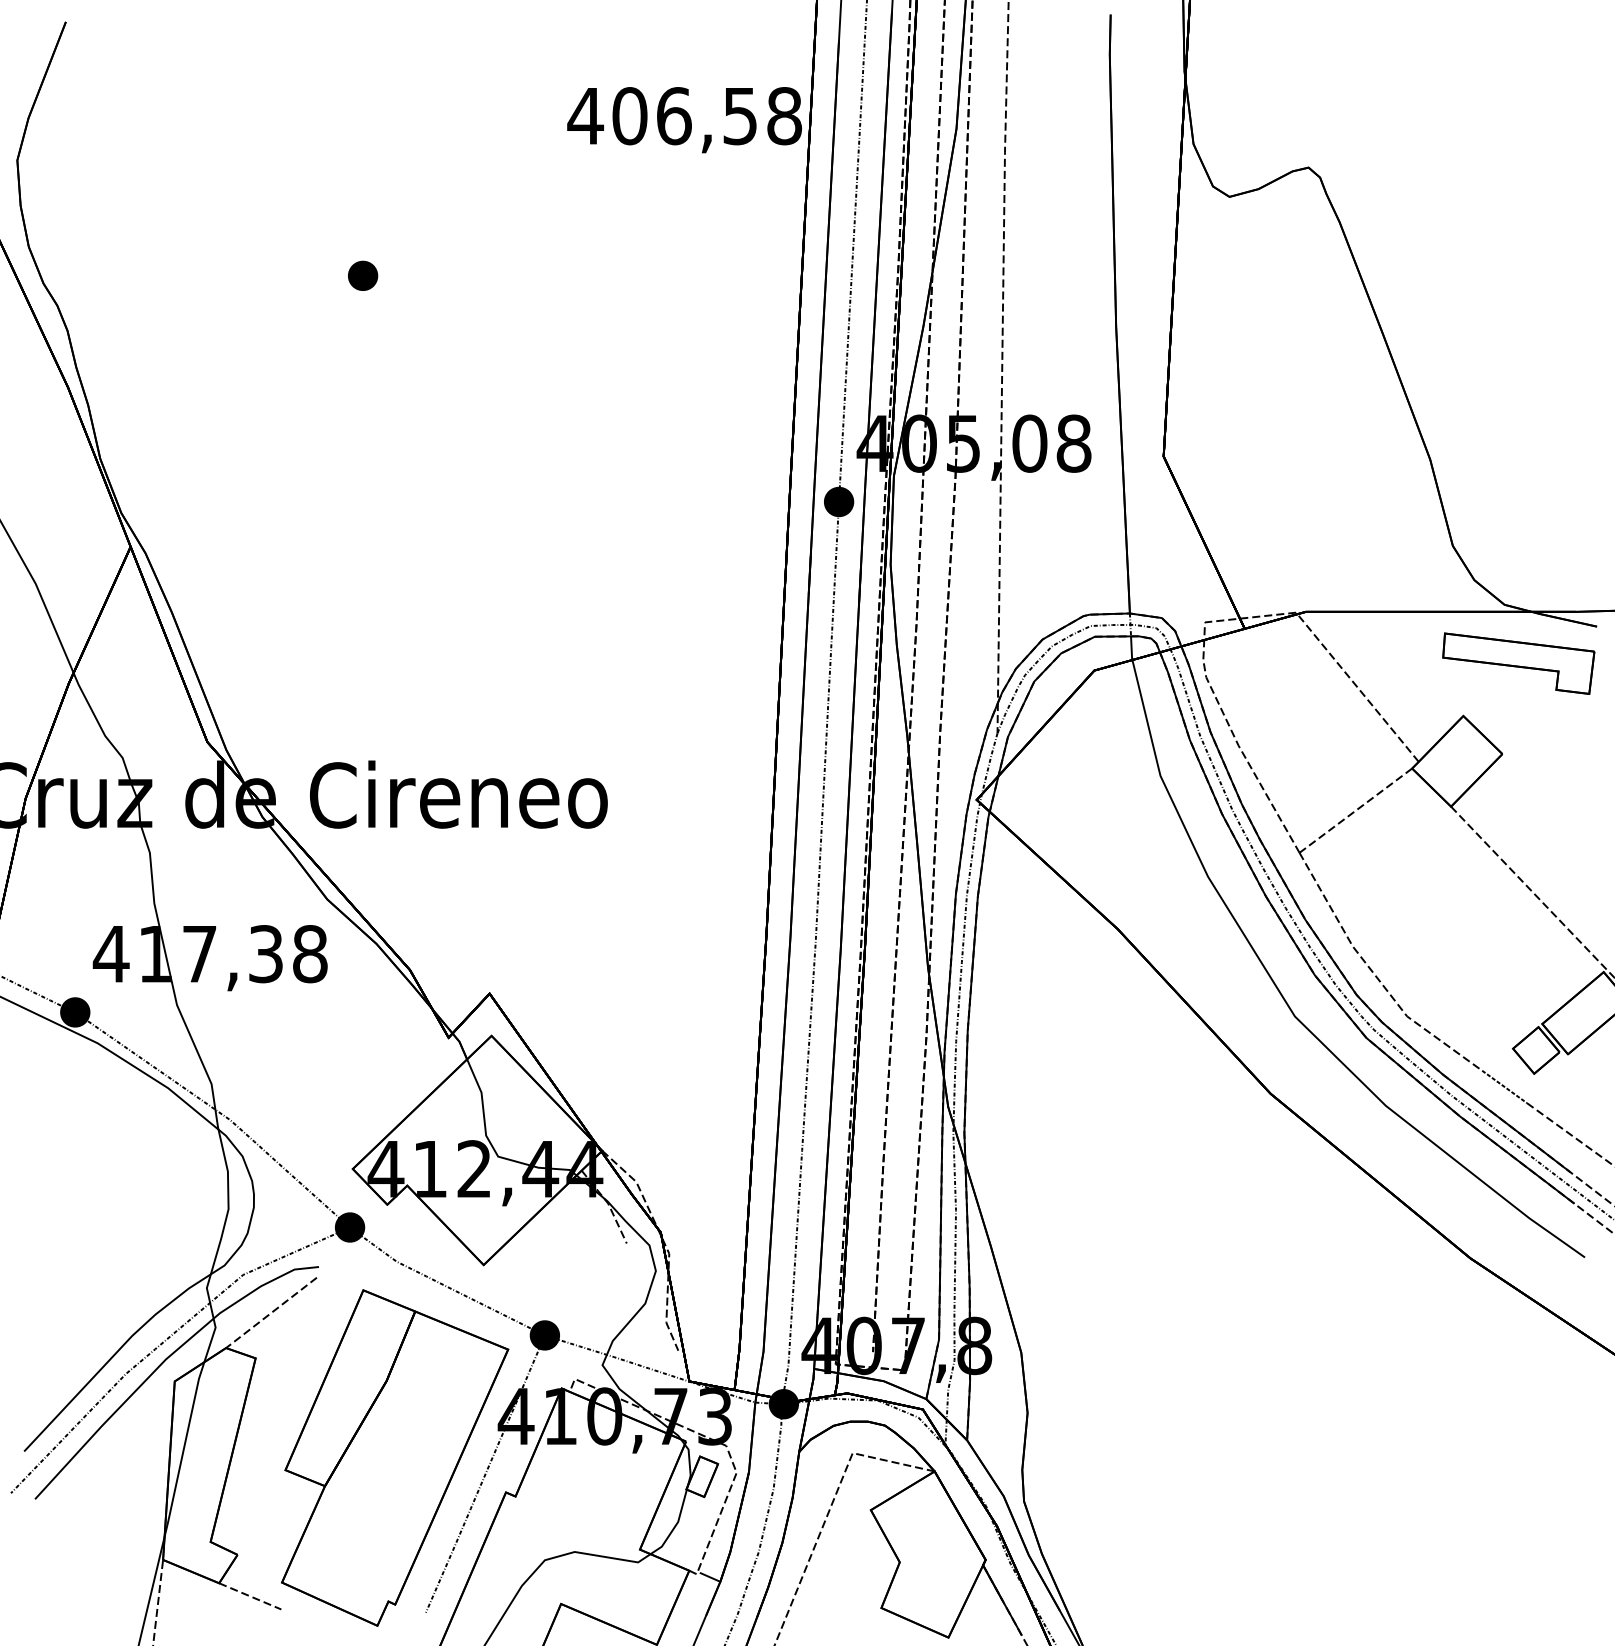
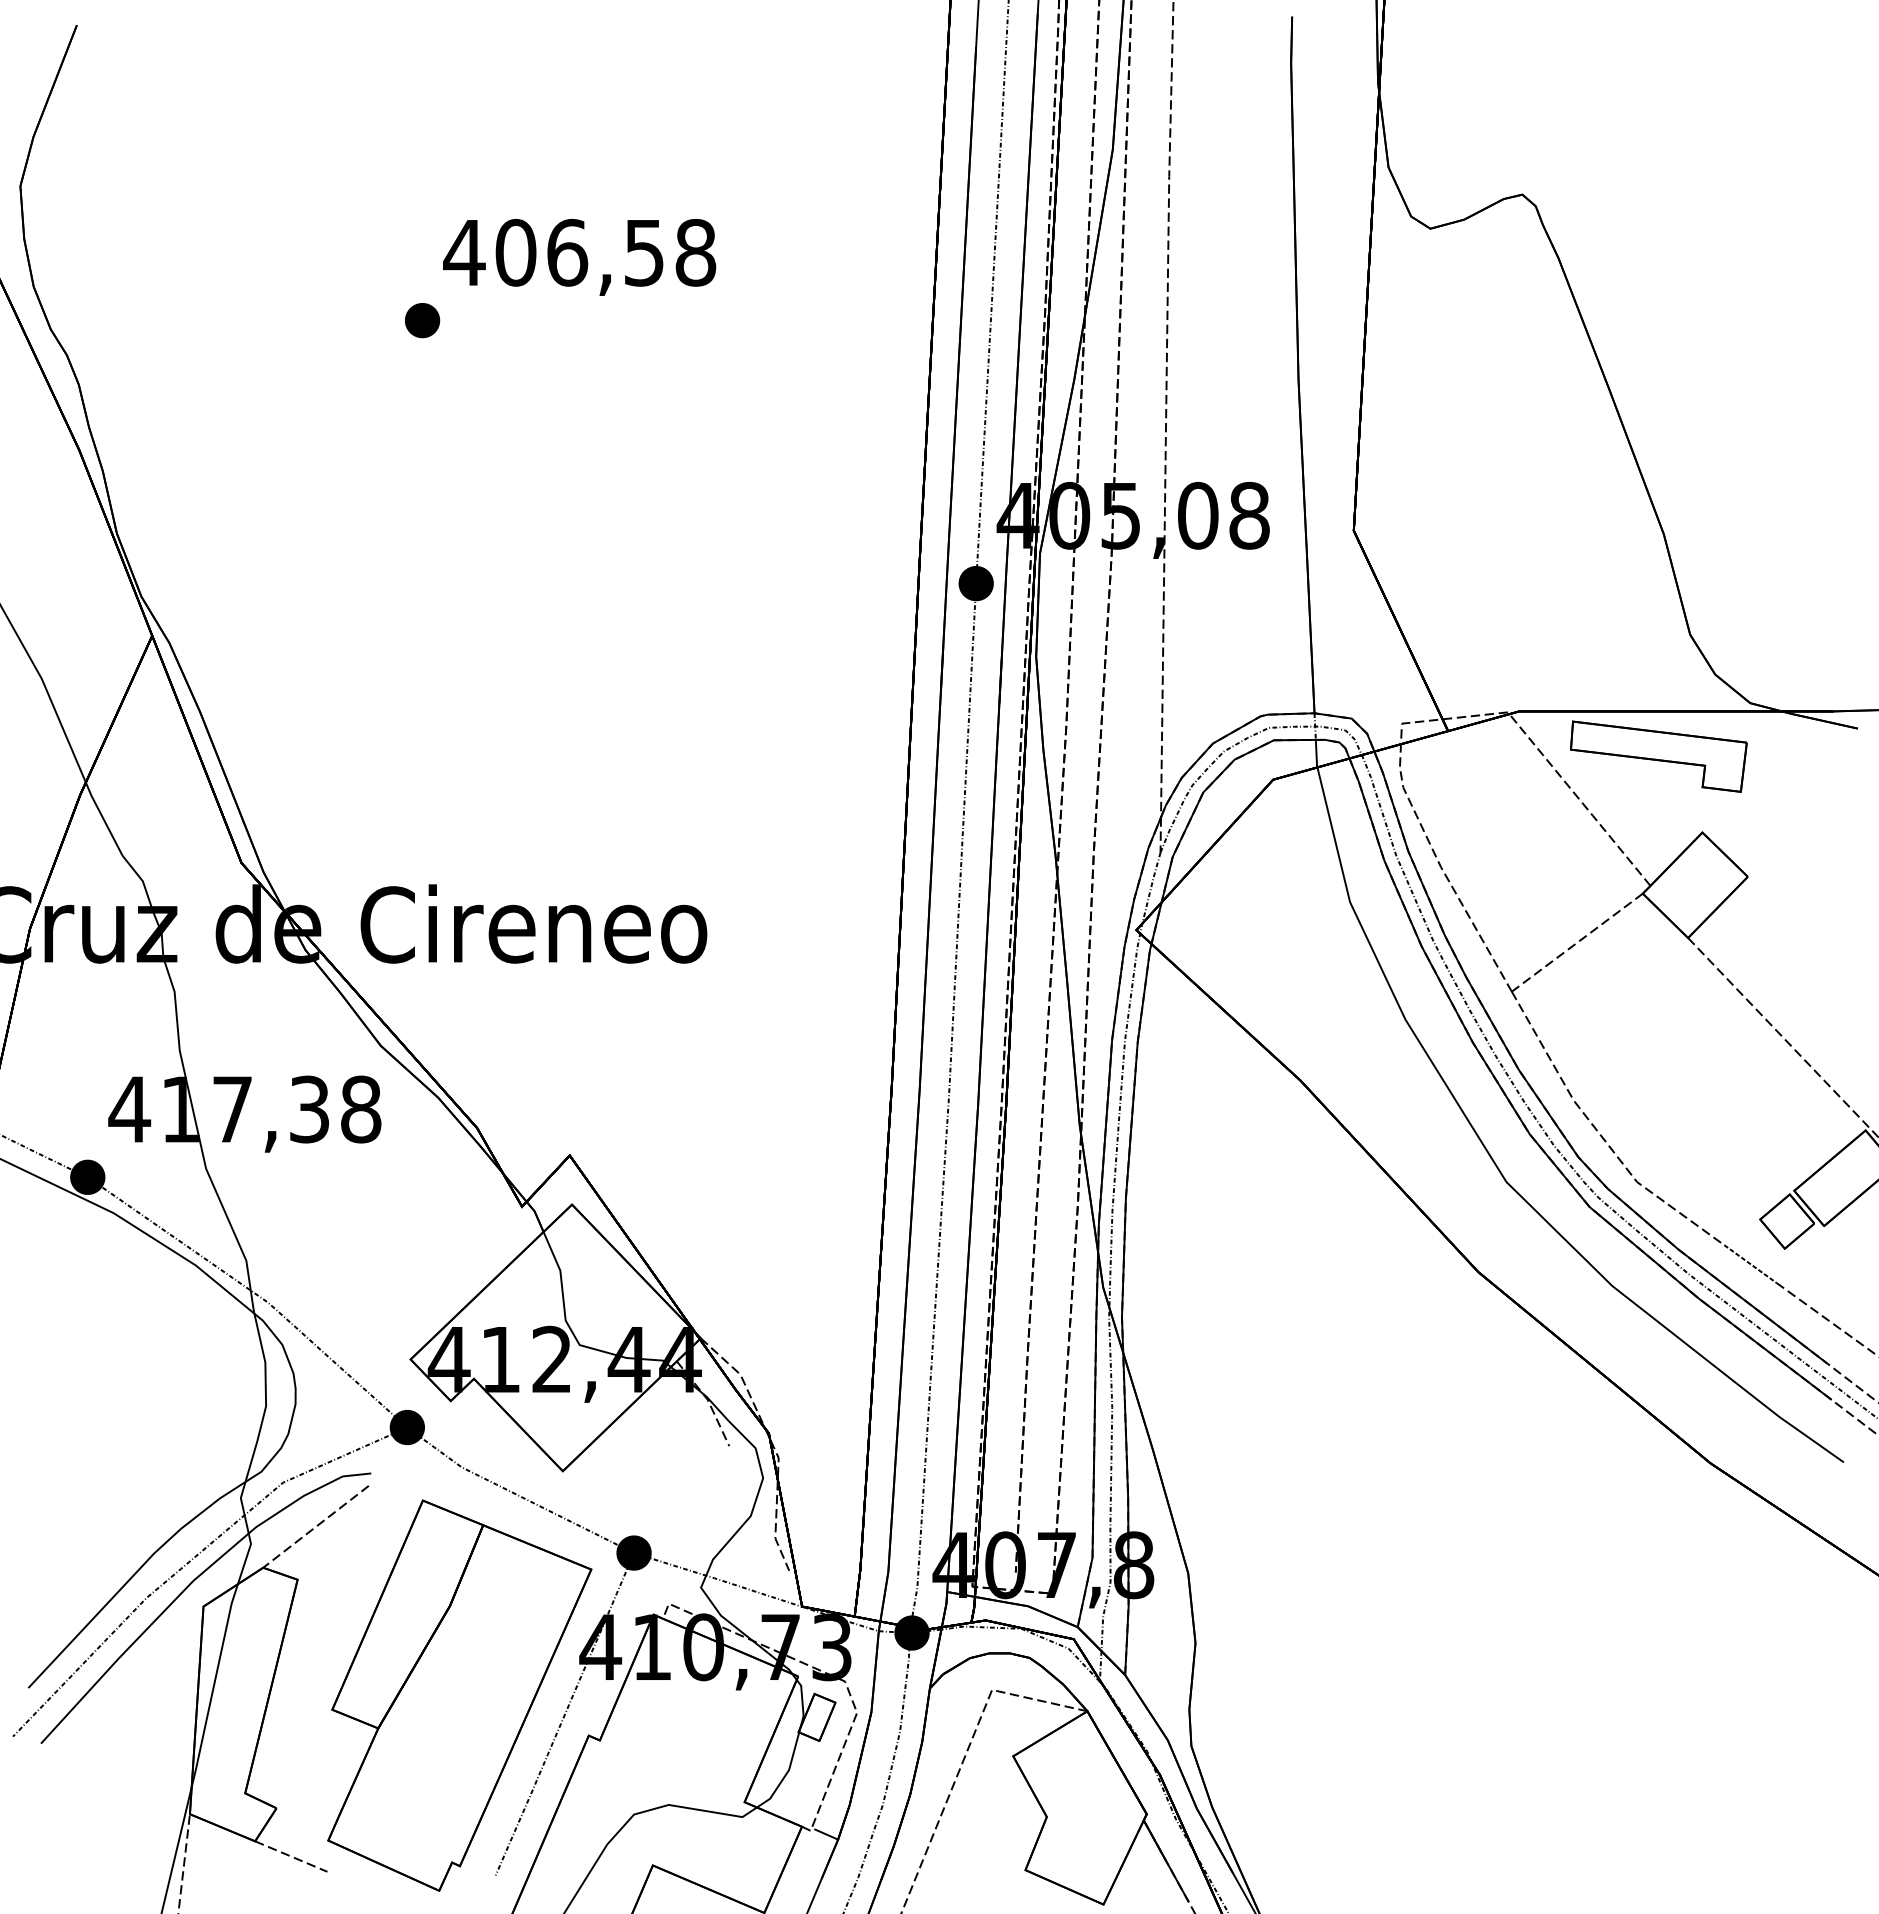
text: (684, 120) -> (579, 257), moved
part: (1518, 663) -> (1658, 756), moved

